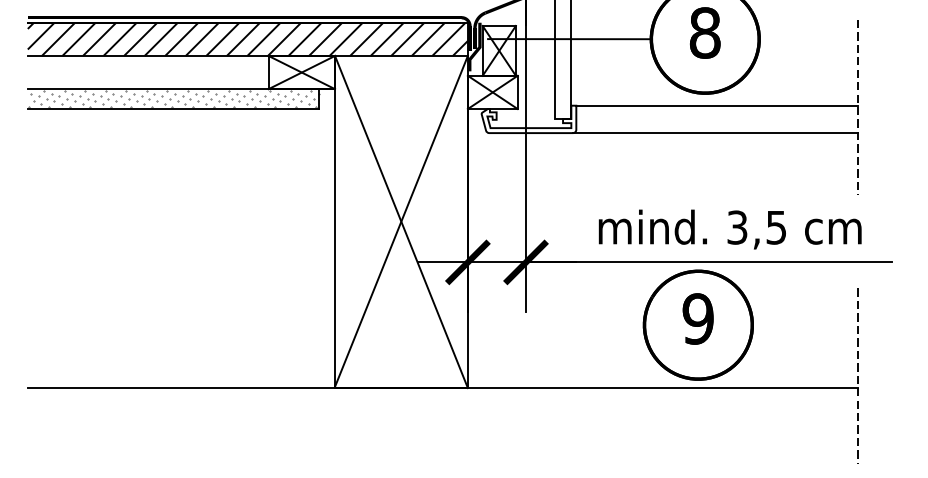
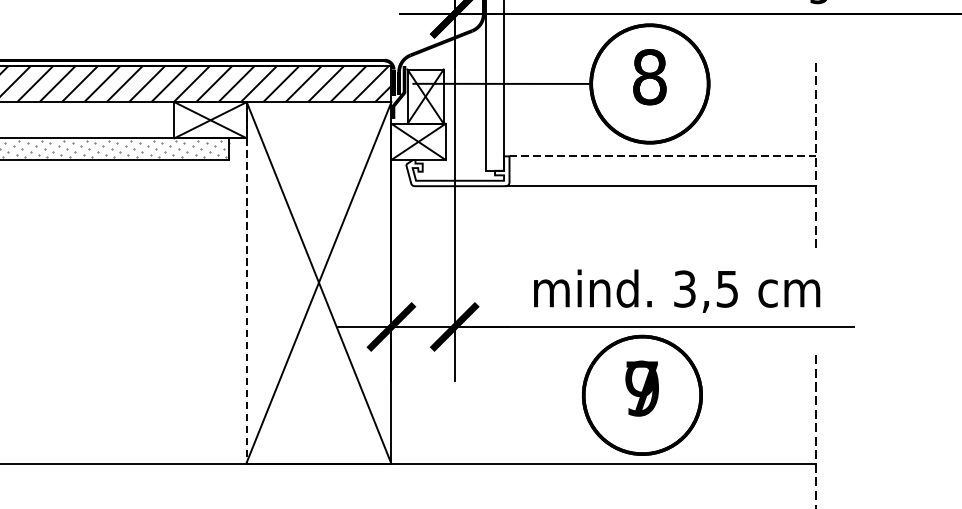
line: (717, 105) -> (663, 156), solid -> dashed
line: (335, 222) -> (247, 283), solid -> dashed
text: (697, 318) -> (641, 388), 9 -> 7

